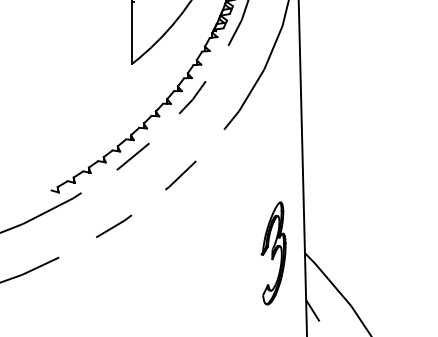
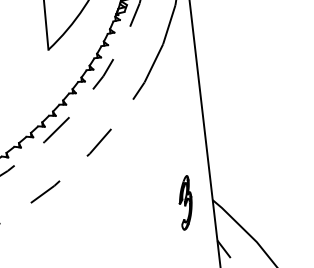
part: (273, 253) -> (185, 202), size x0.6

